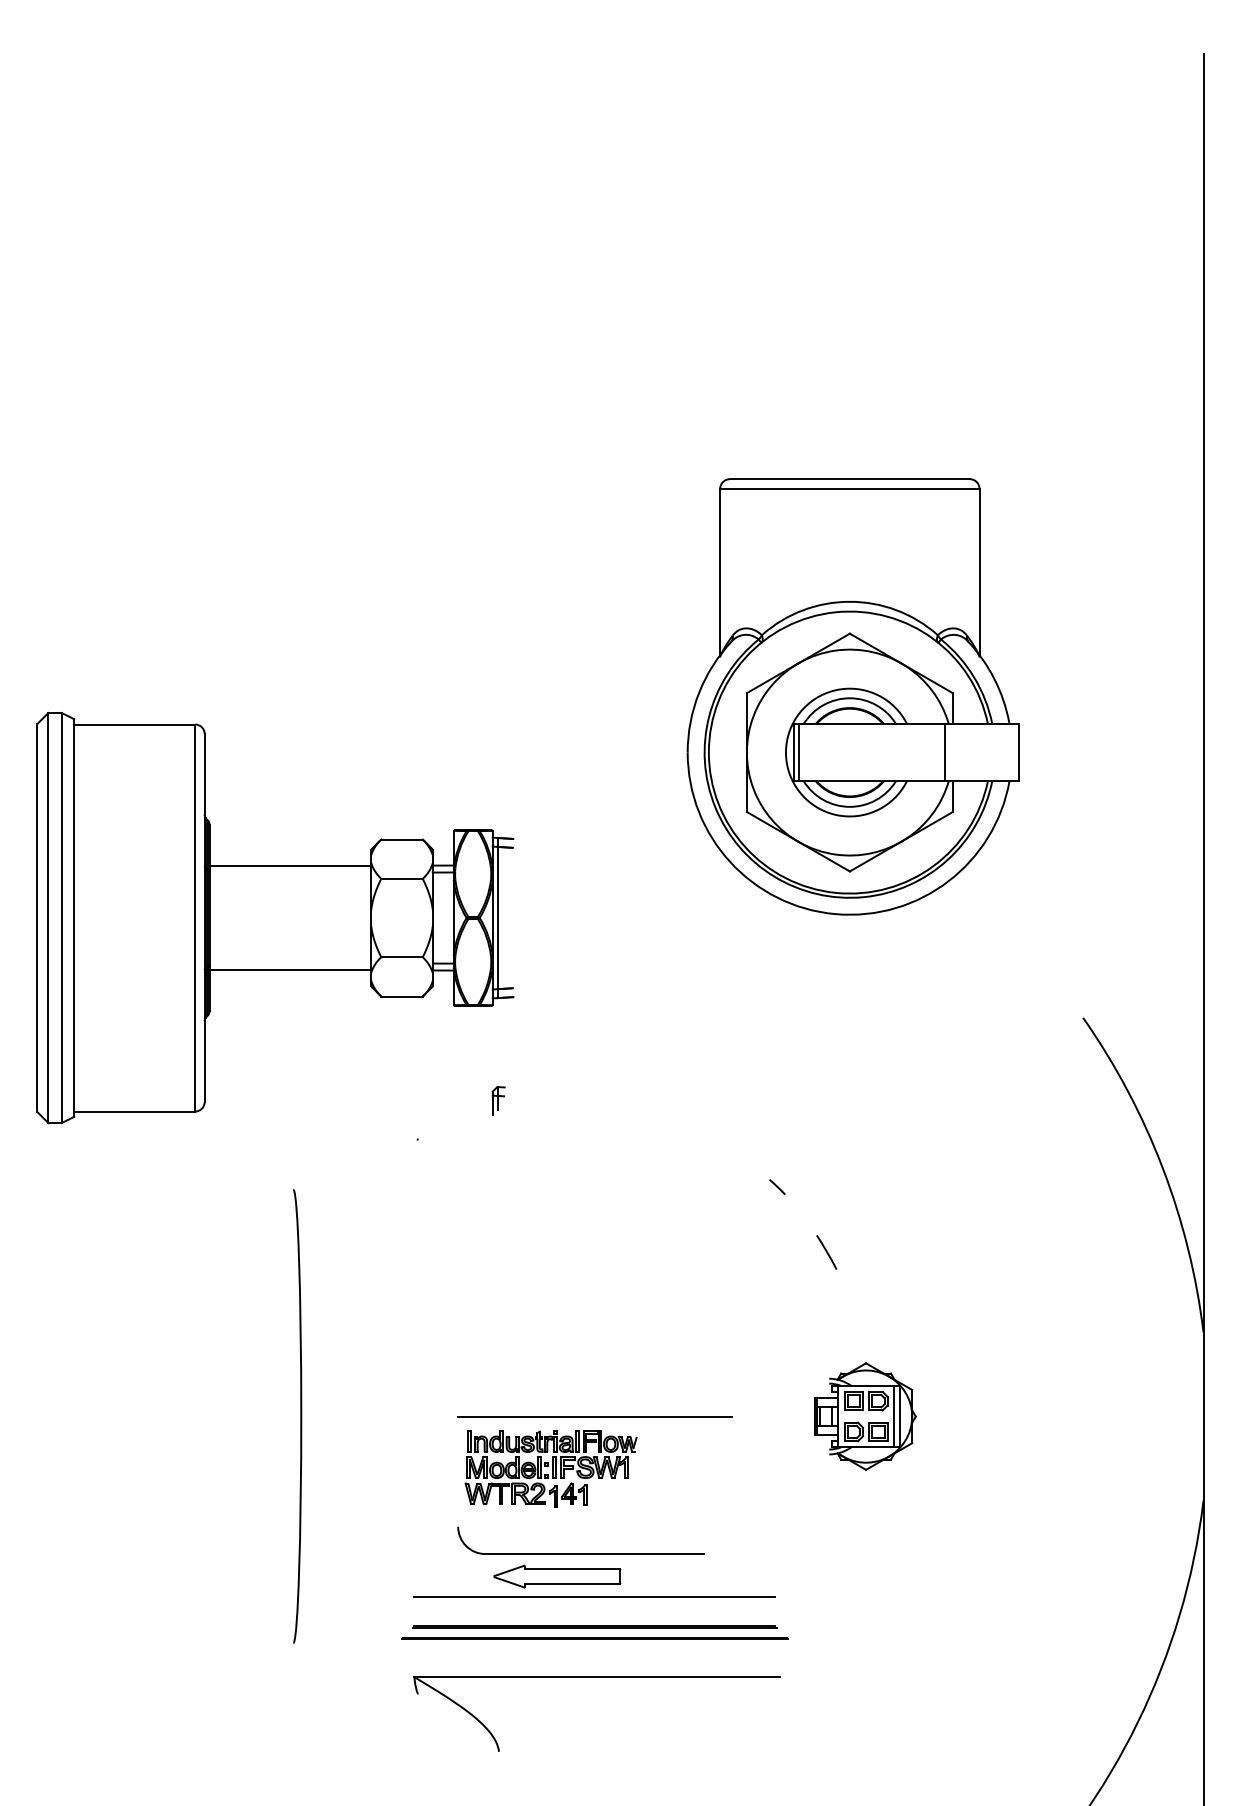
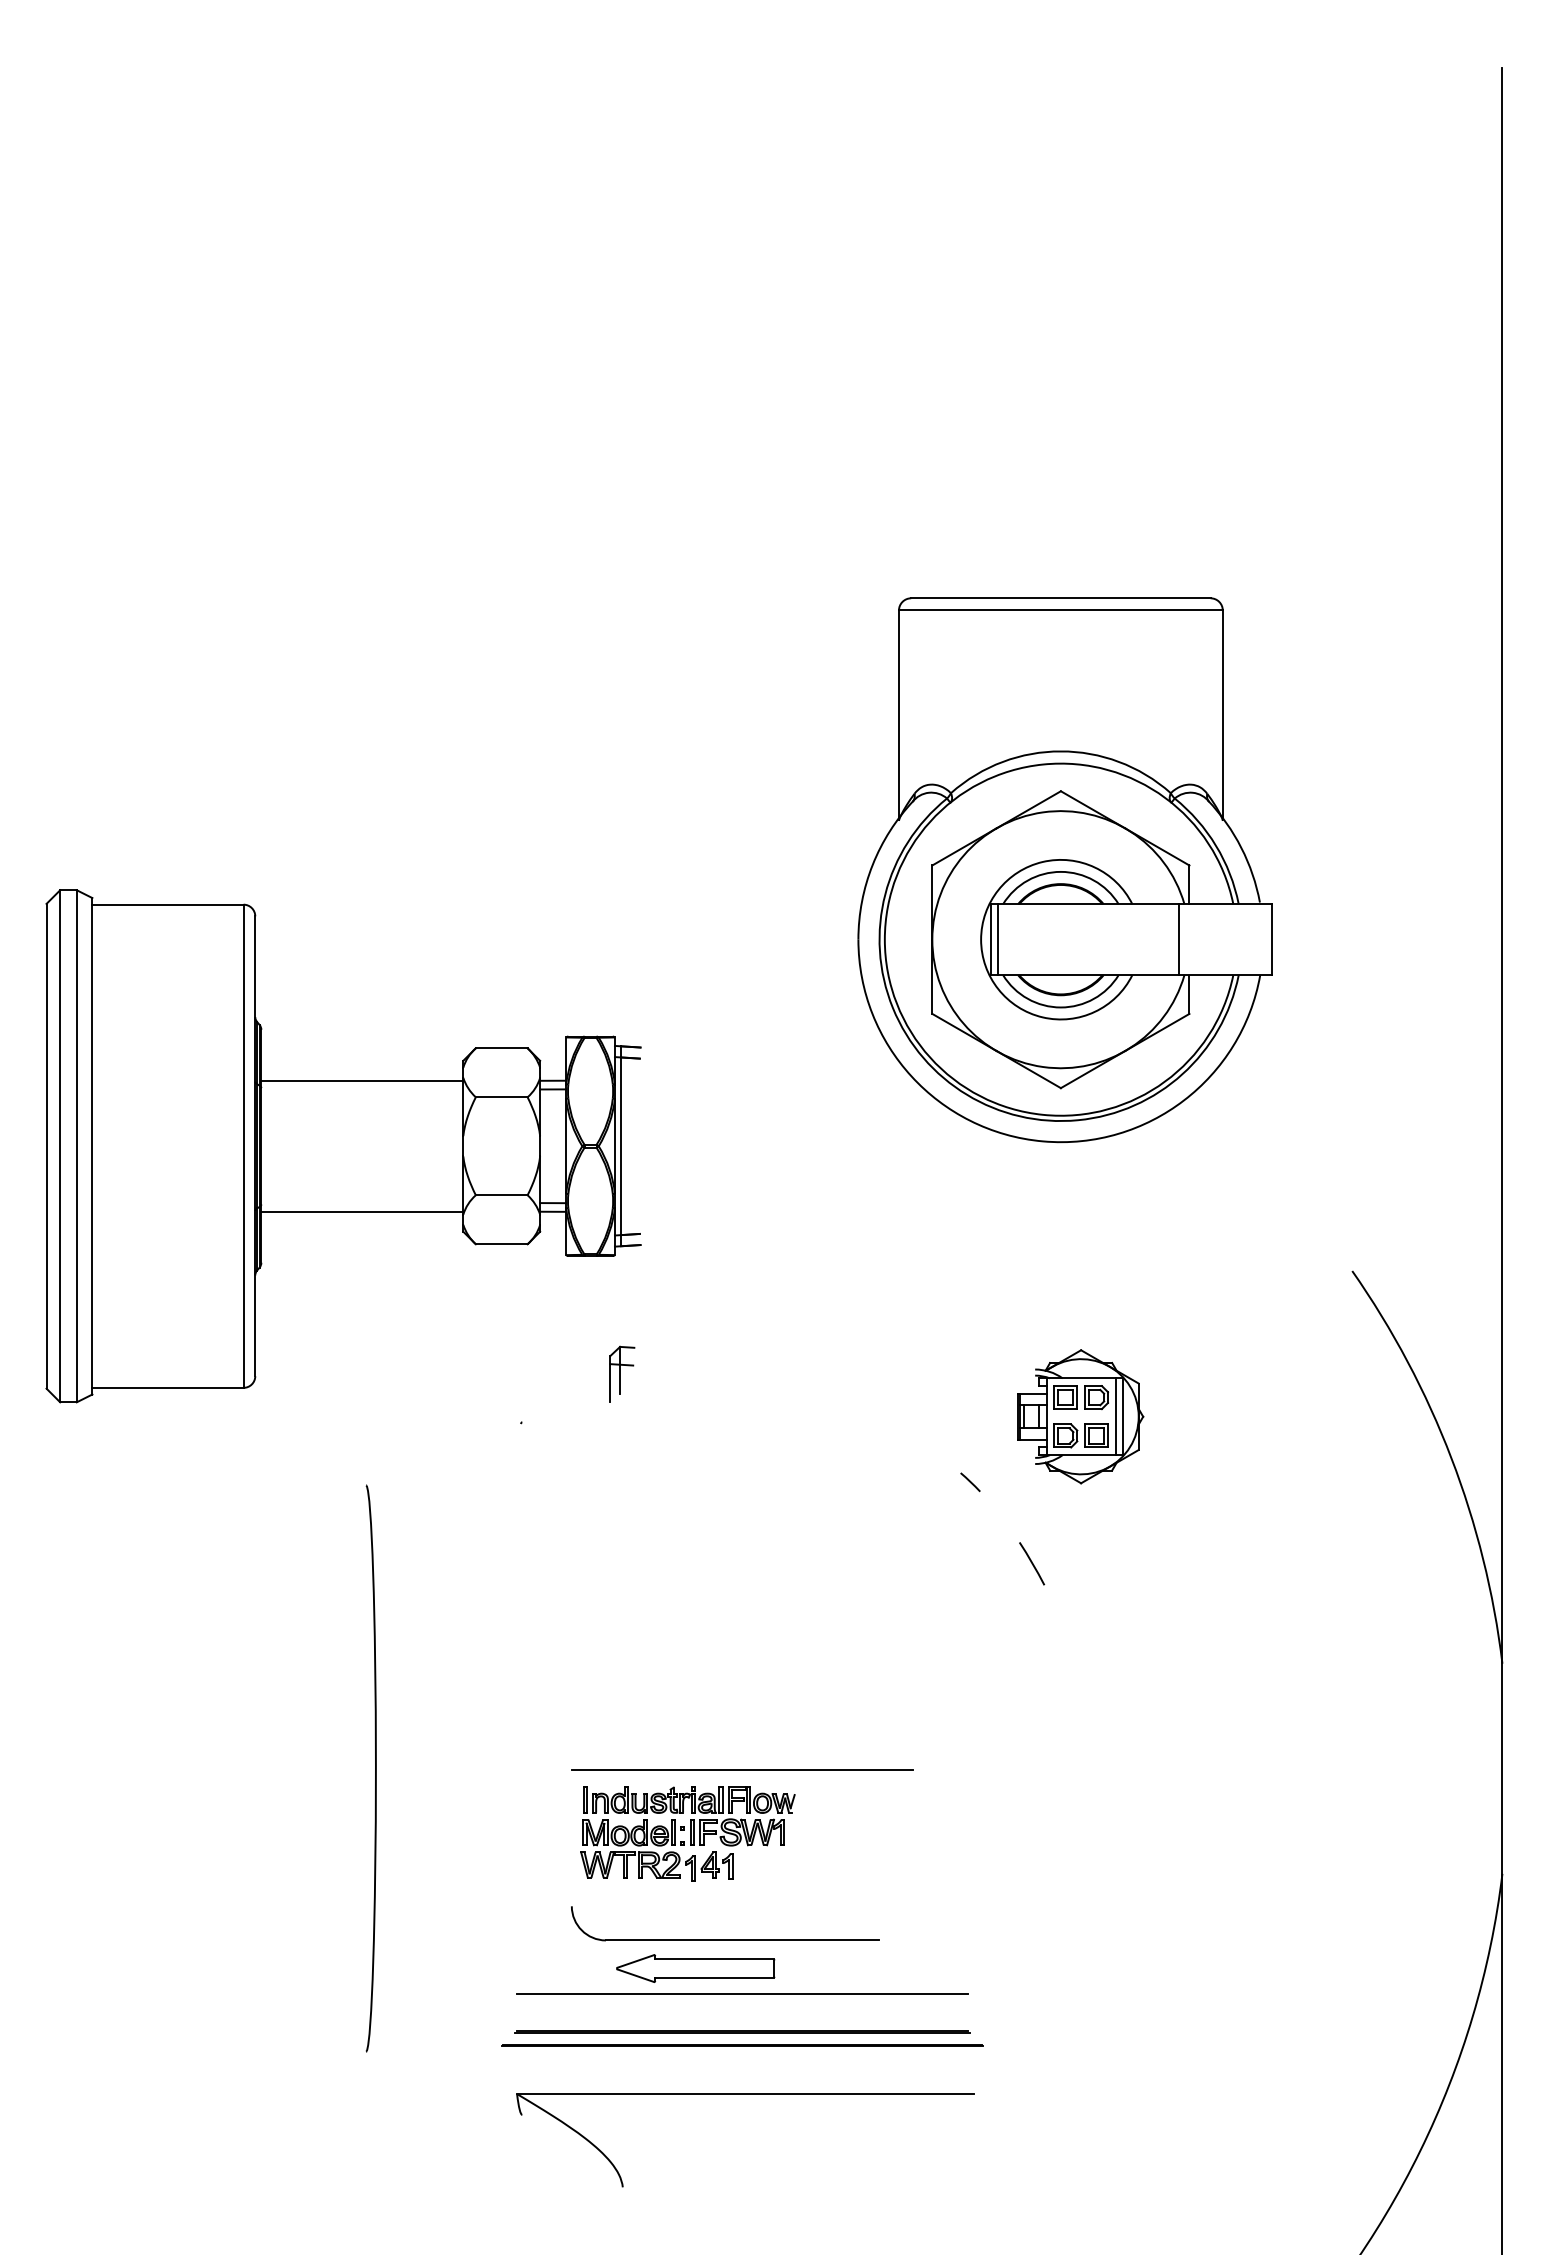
part: (498, 1100) -> (622, 1374), size x1.6
part: (865, 1416) -> (1080, 1416), moved

